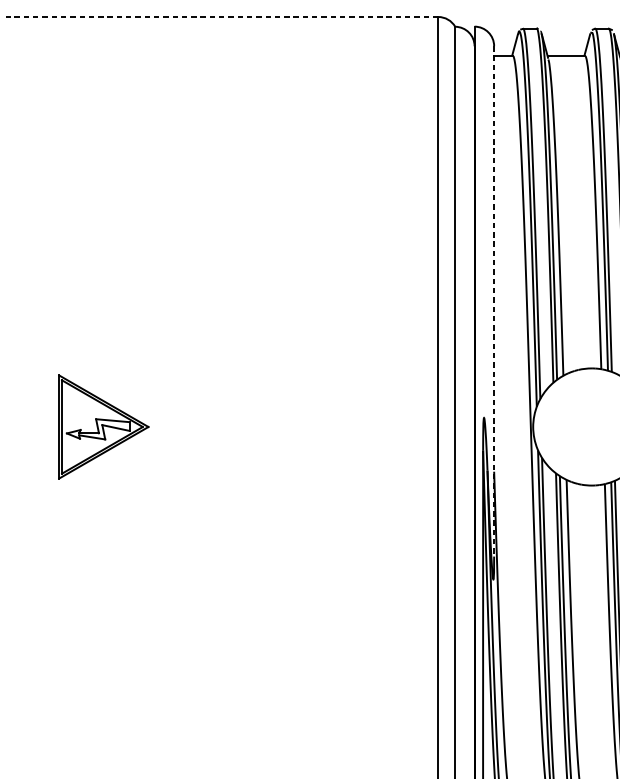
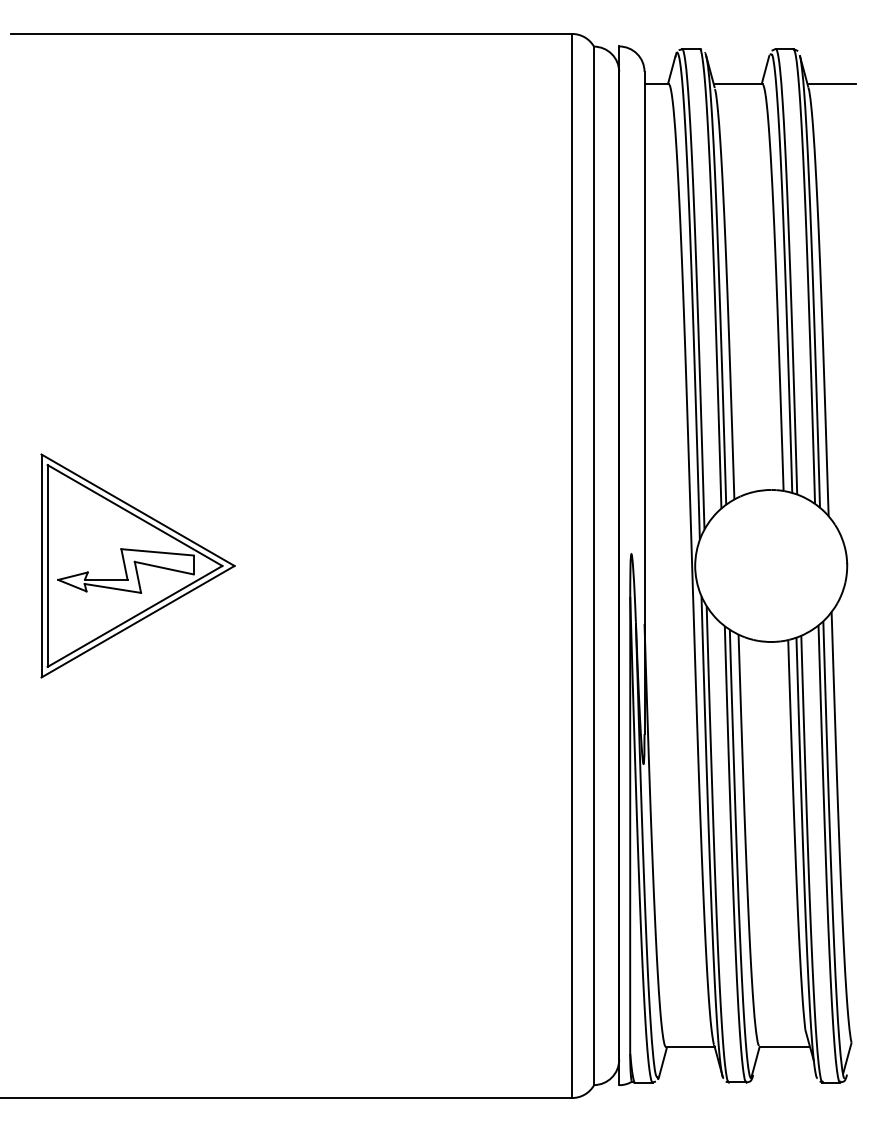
line: (222, 16) -> (291, 33), dashed -> solid
line: (494, 301) -> (644, 403), dashed -> solid
part: (103, 426) -> (137, 565), size x1.67

